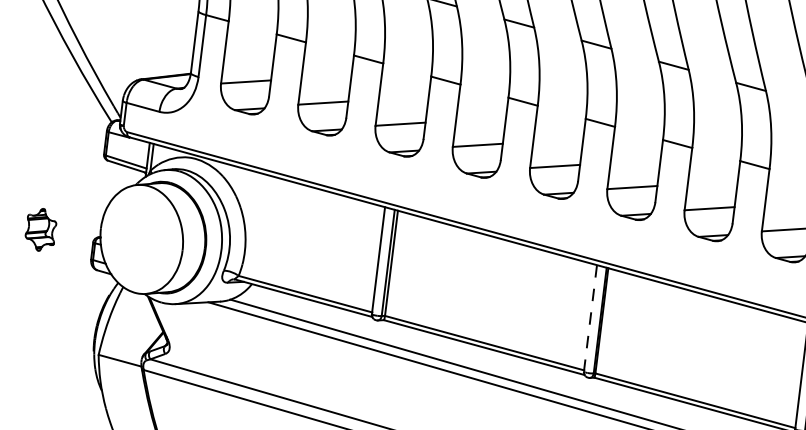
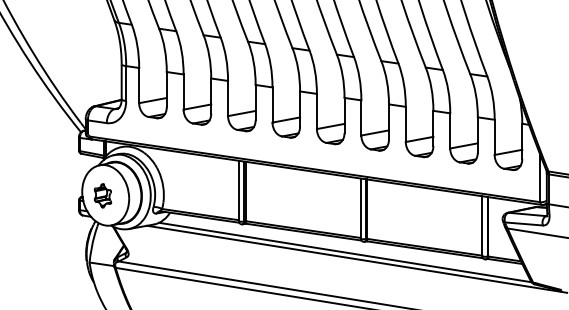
part: (40, 229) -> (102, 195), moved
line: (589, 319) -> (360, 209), dashed -> solid

